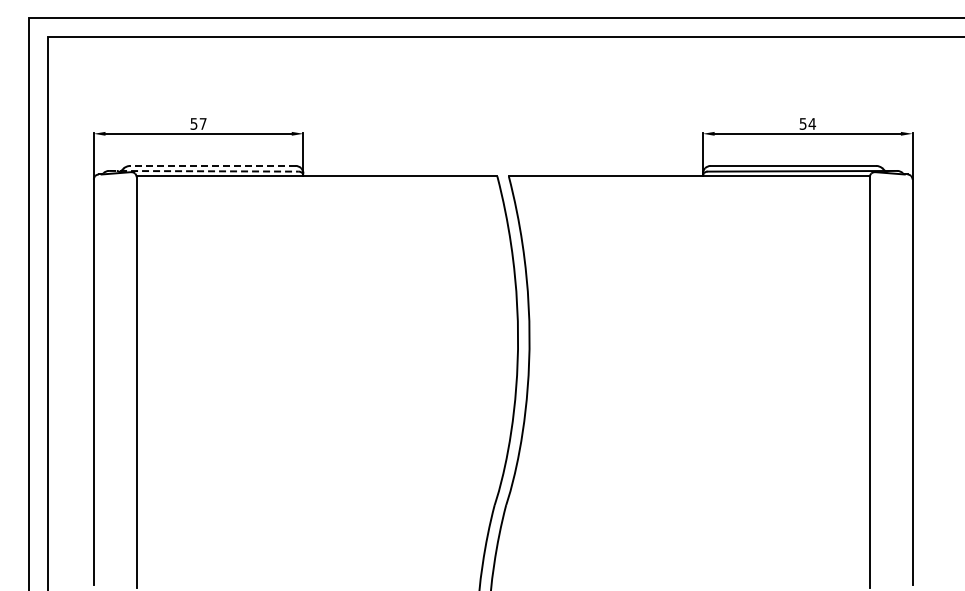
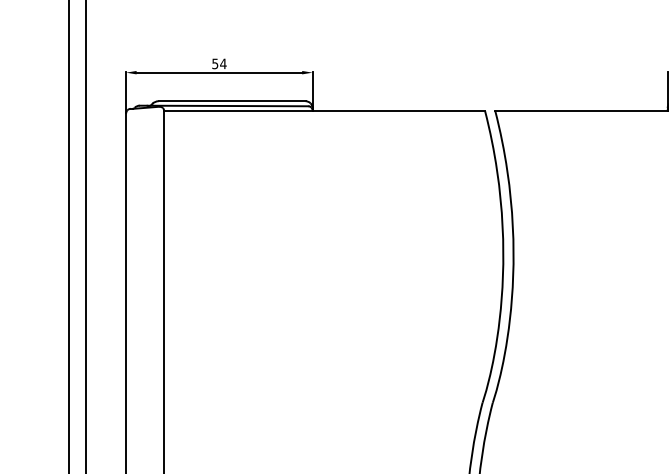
text: (202, 123) -> (222, 63), 57 -> 54
line: (213, 165) -> (232, 100), dashed -> solid
line: (203, 171) -> (223, 106), dashed -> solid

